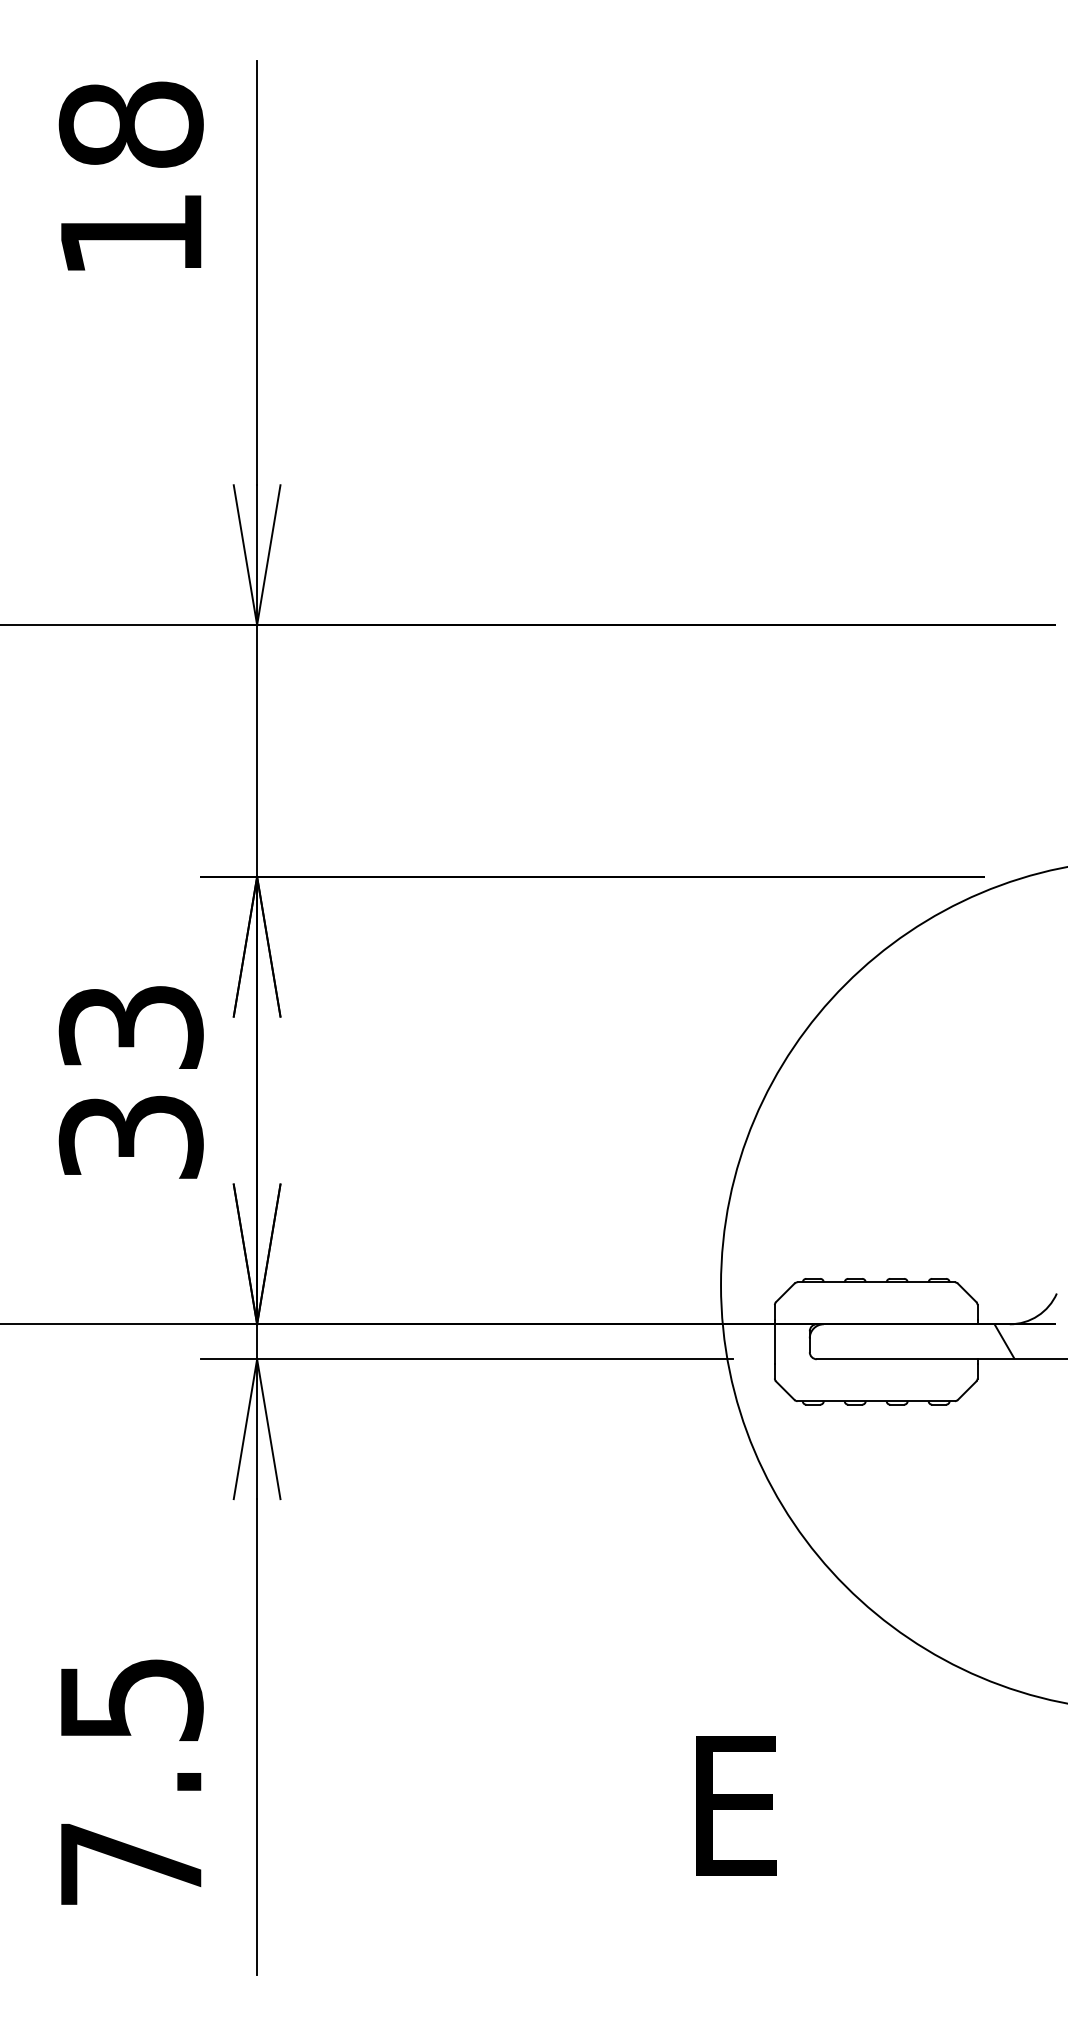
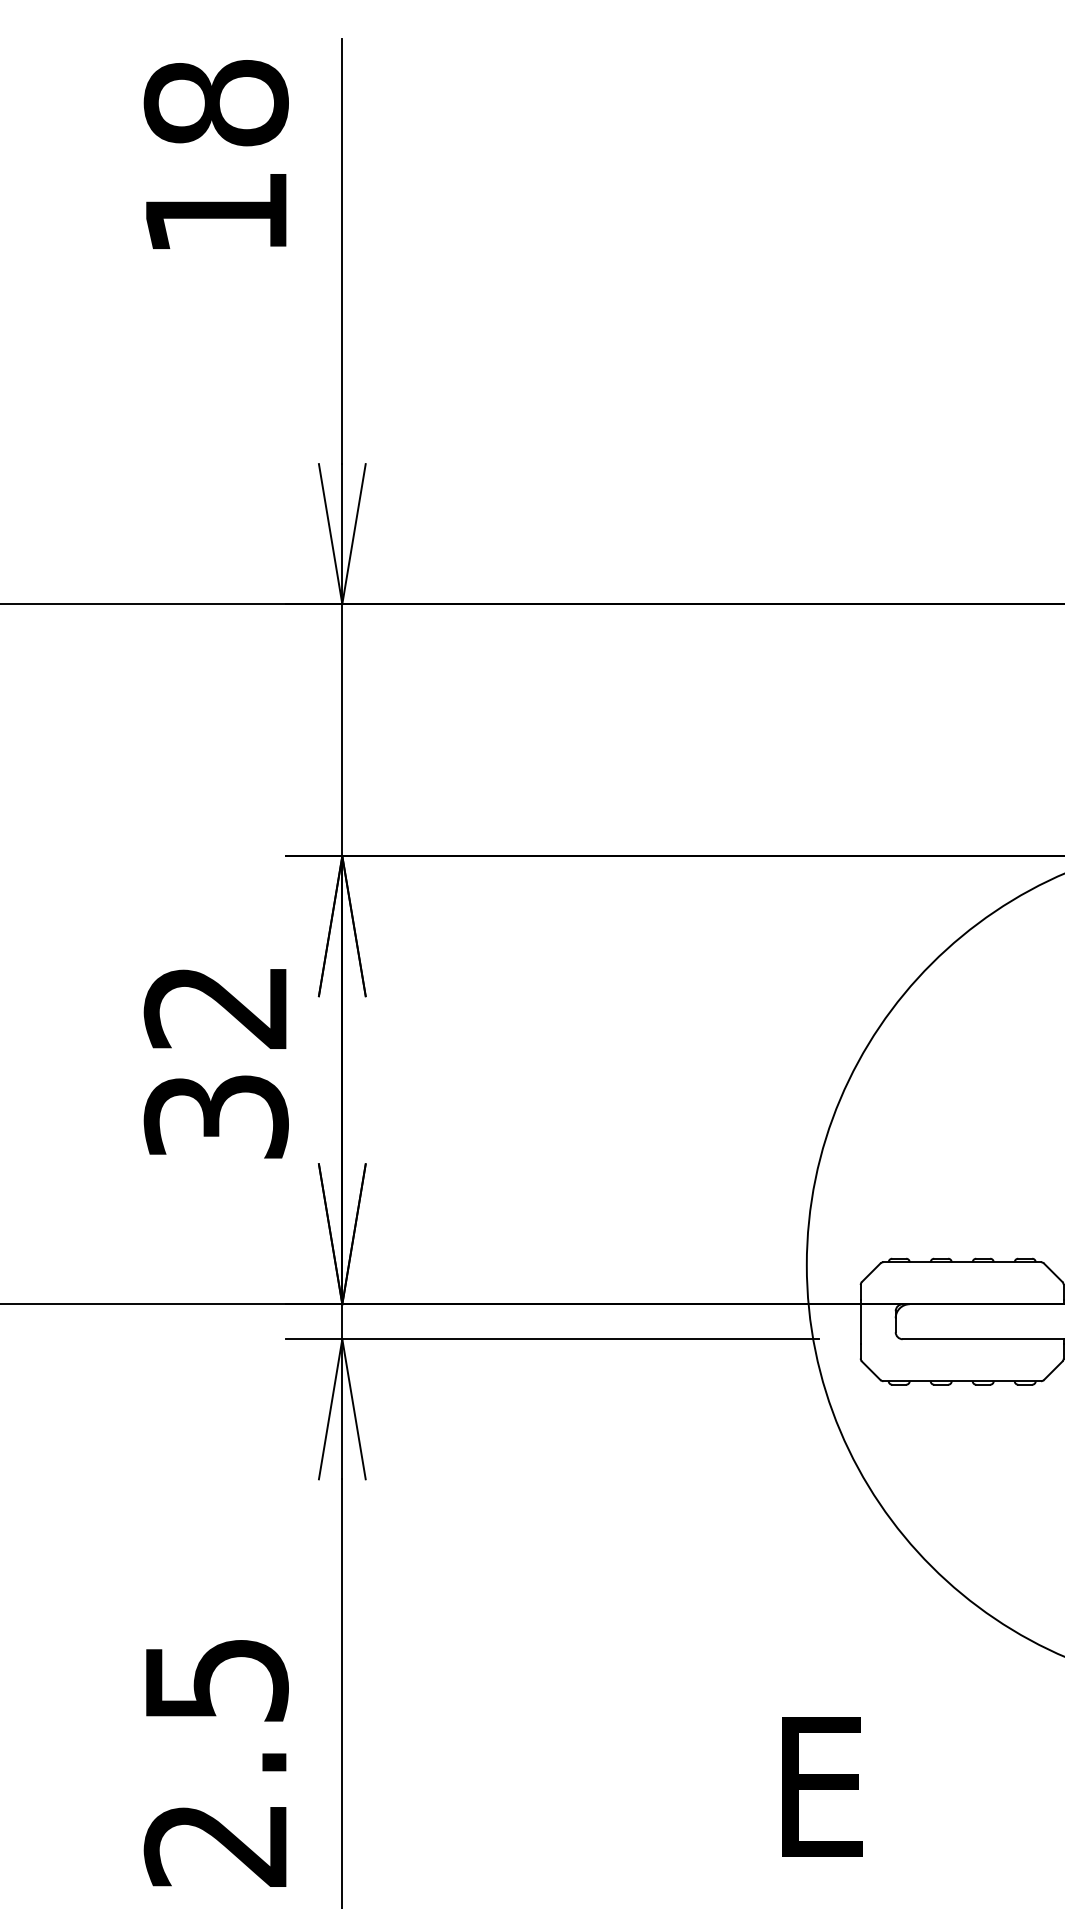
text: (131, 1027) -> (216, 1007), 33 -> 32
text: (129, 1864) -> (214, 1845), 7.5 -> 2.5

